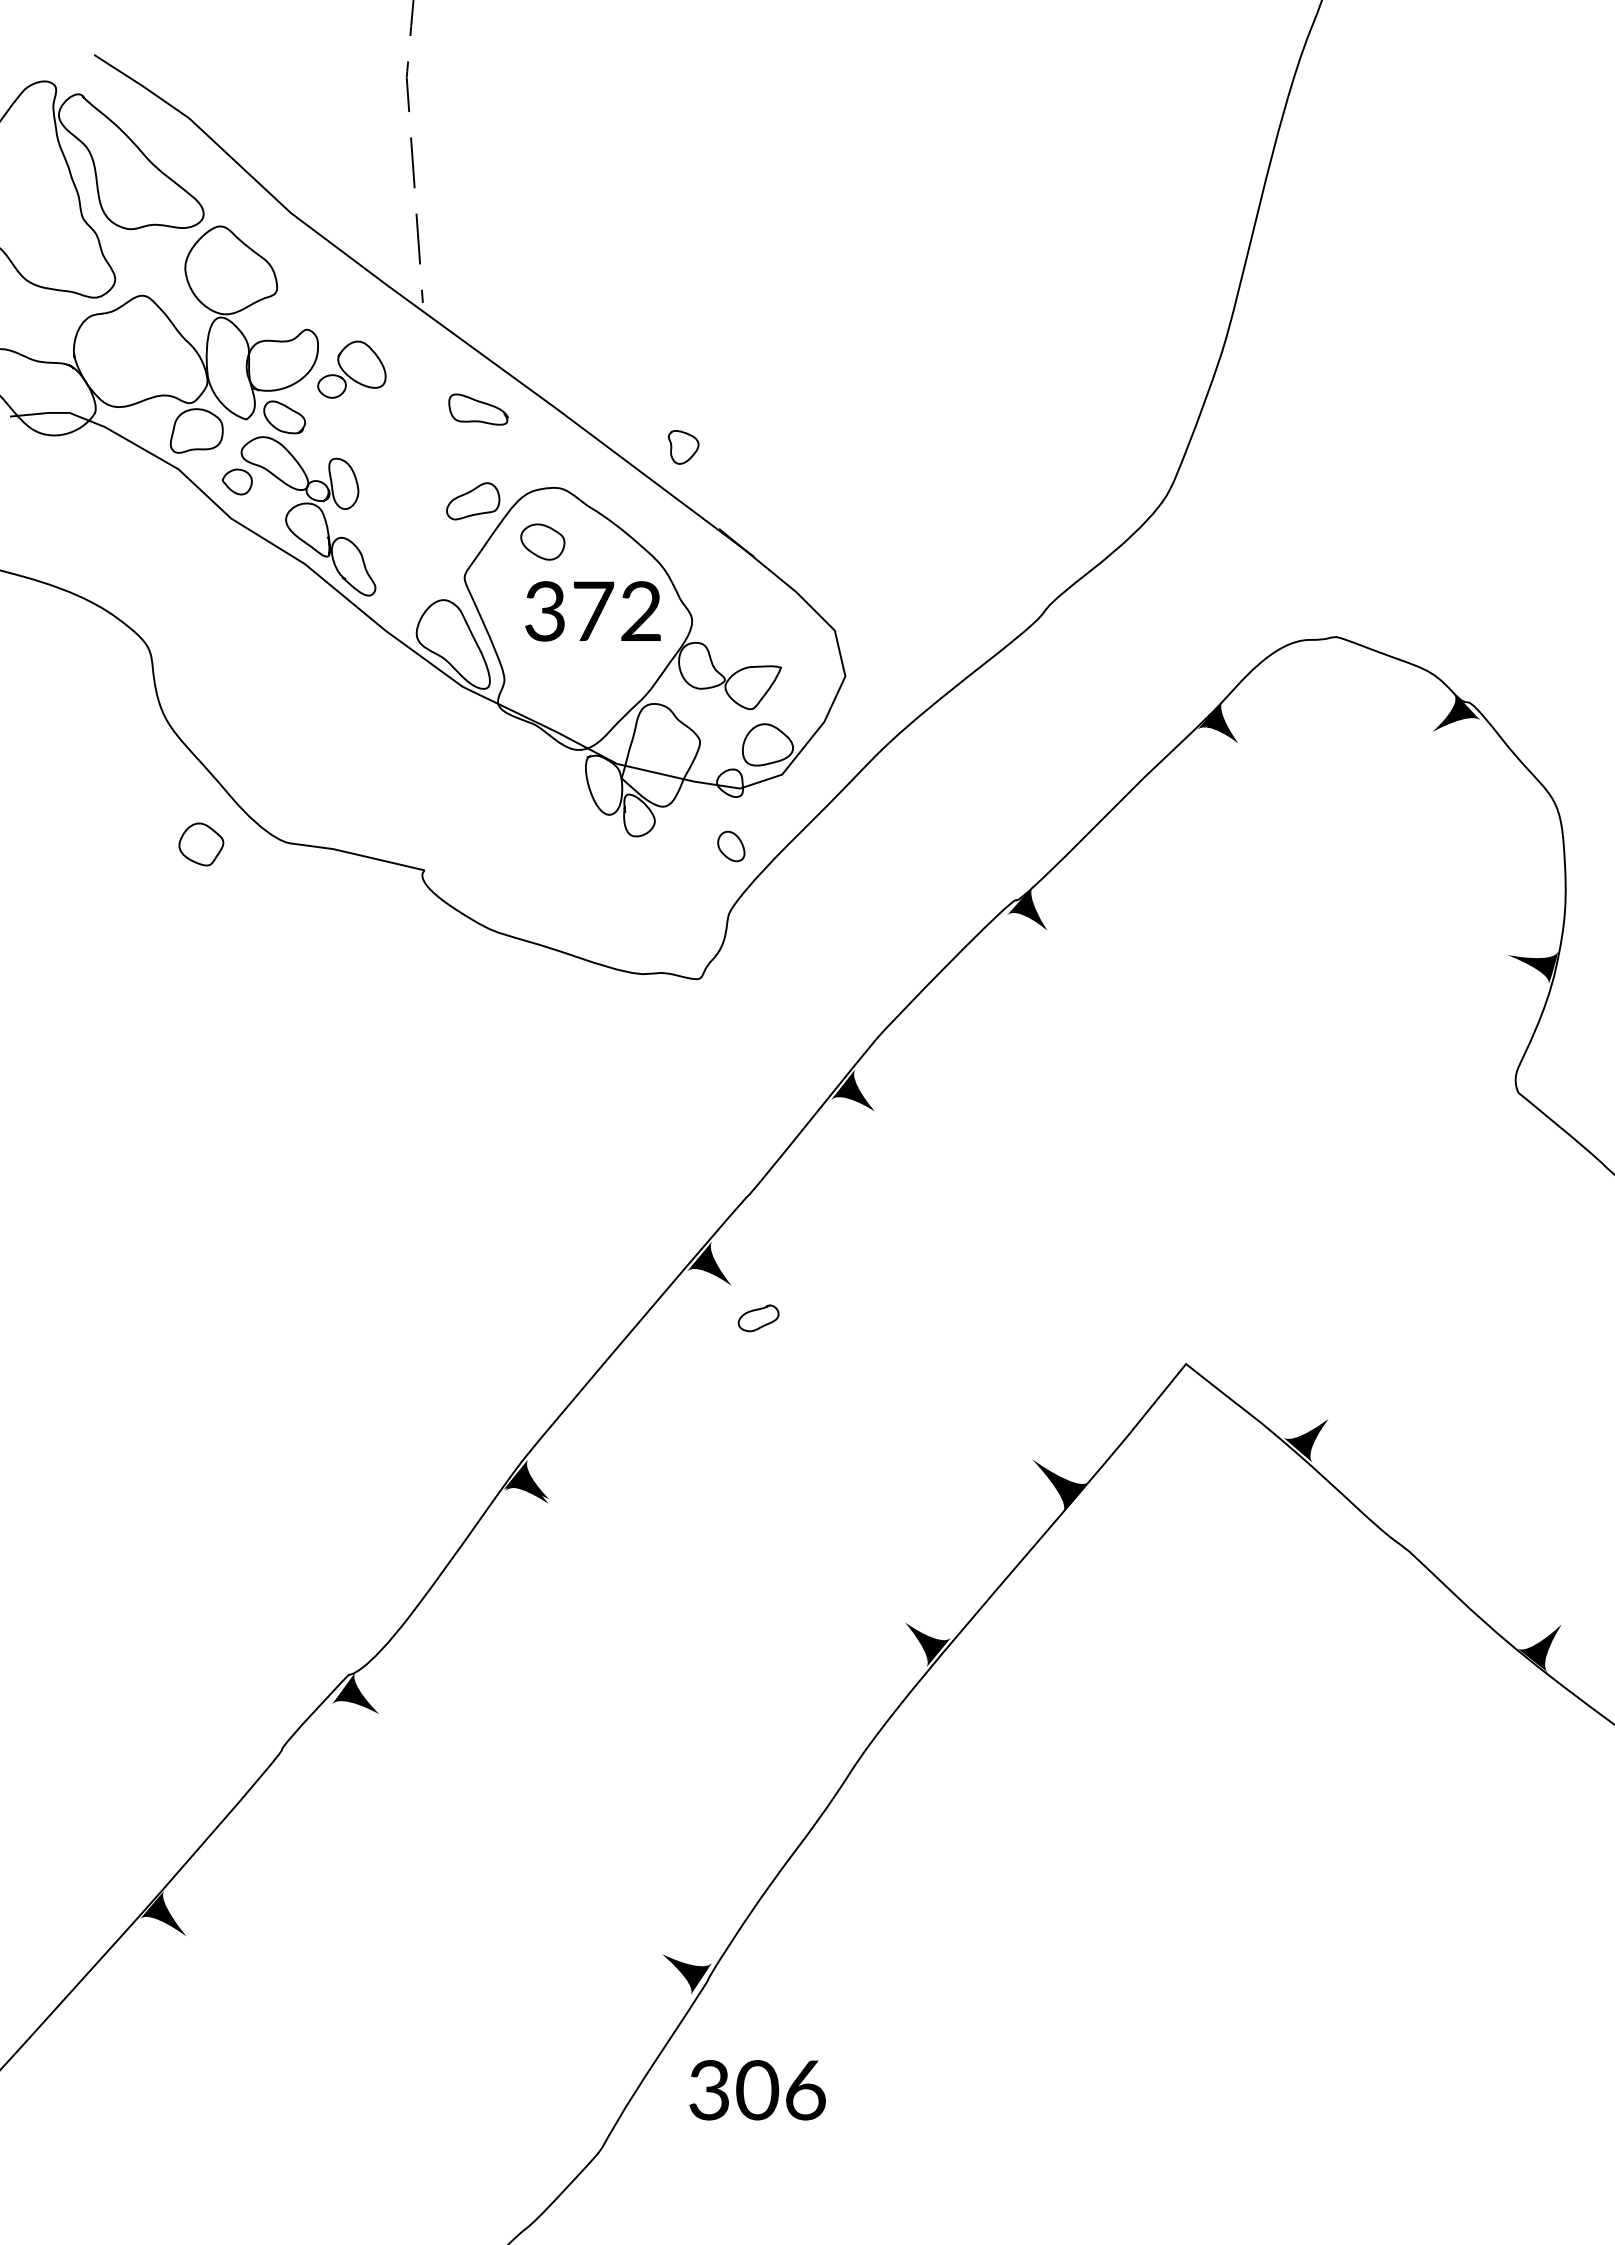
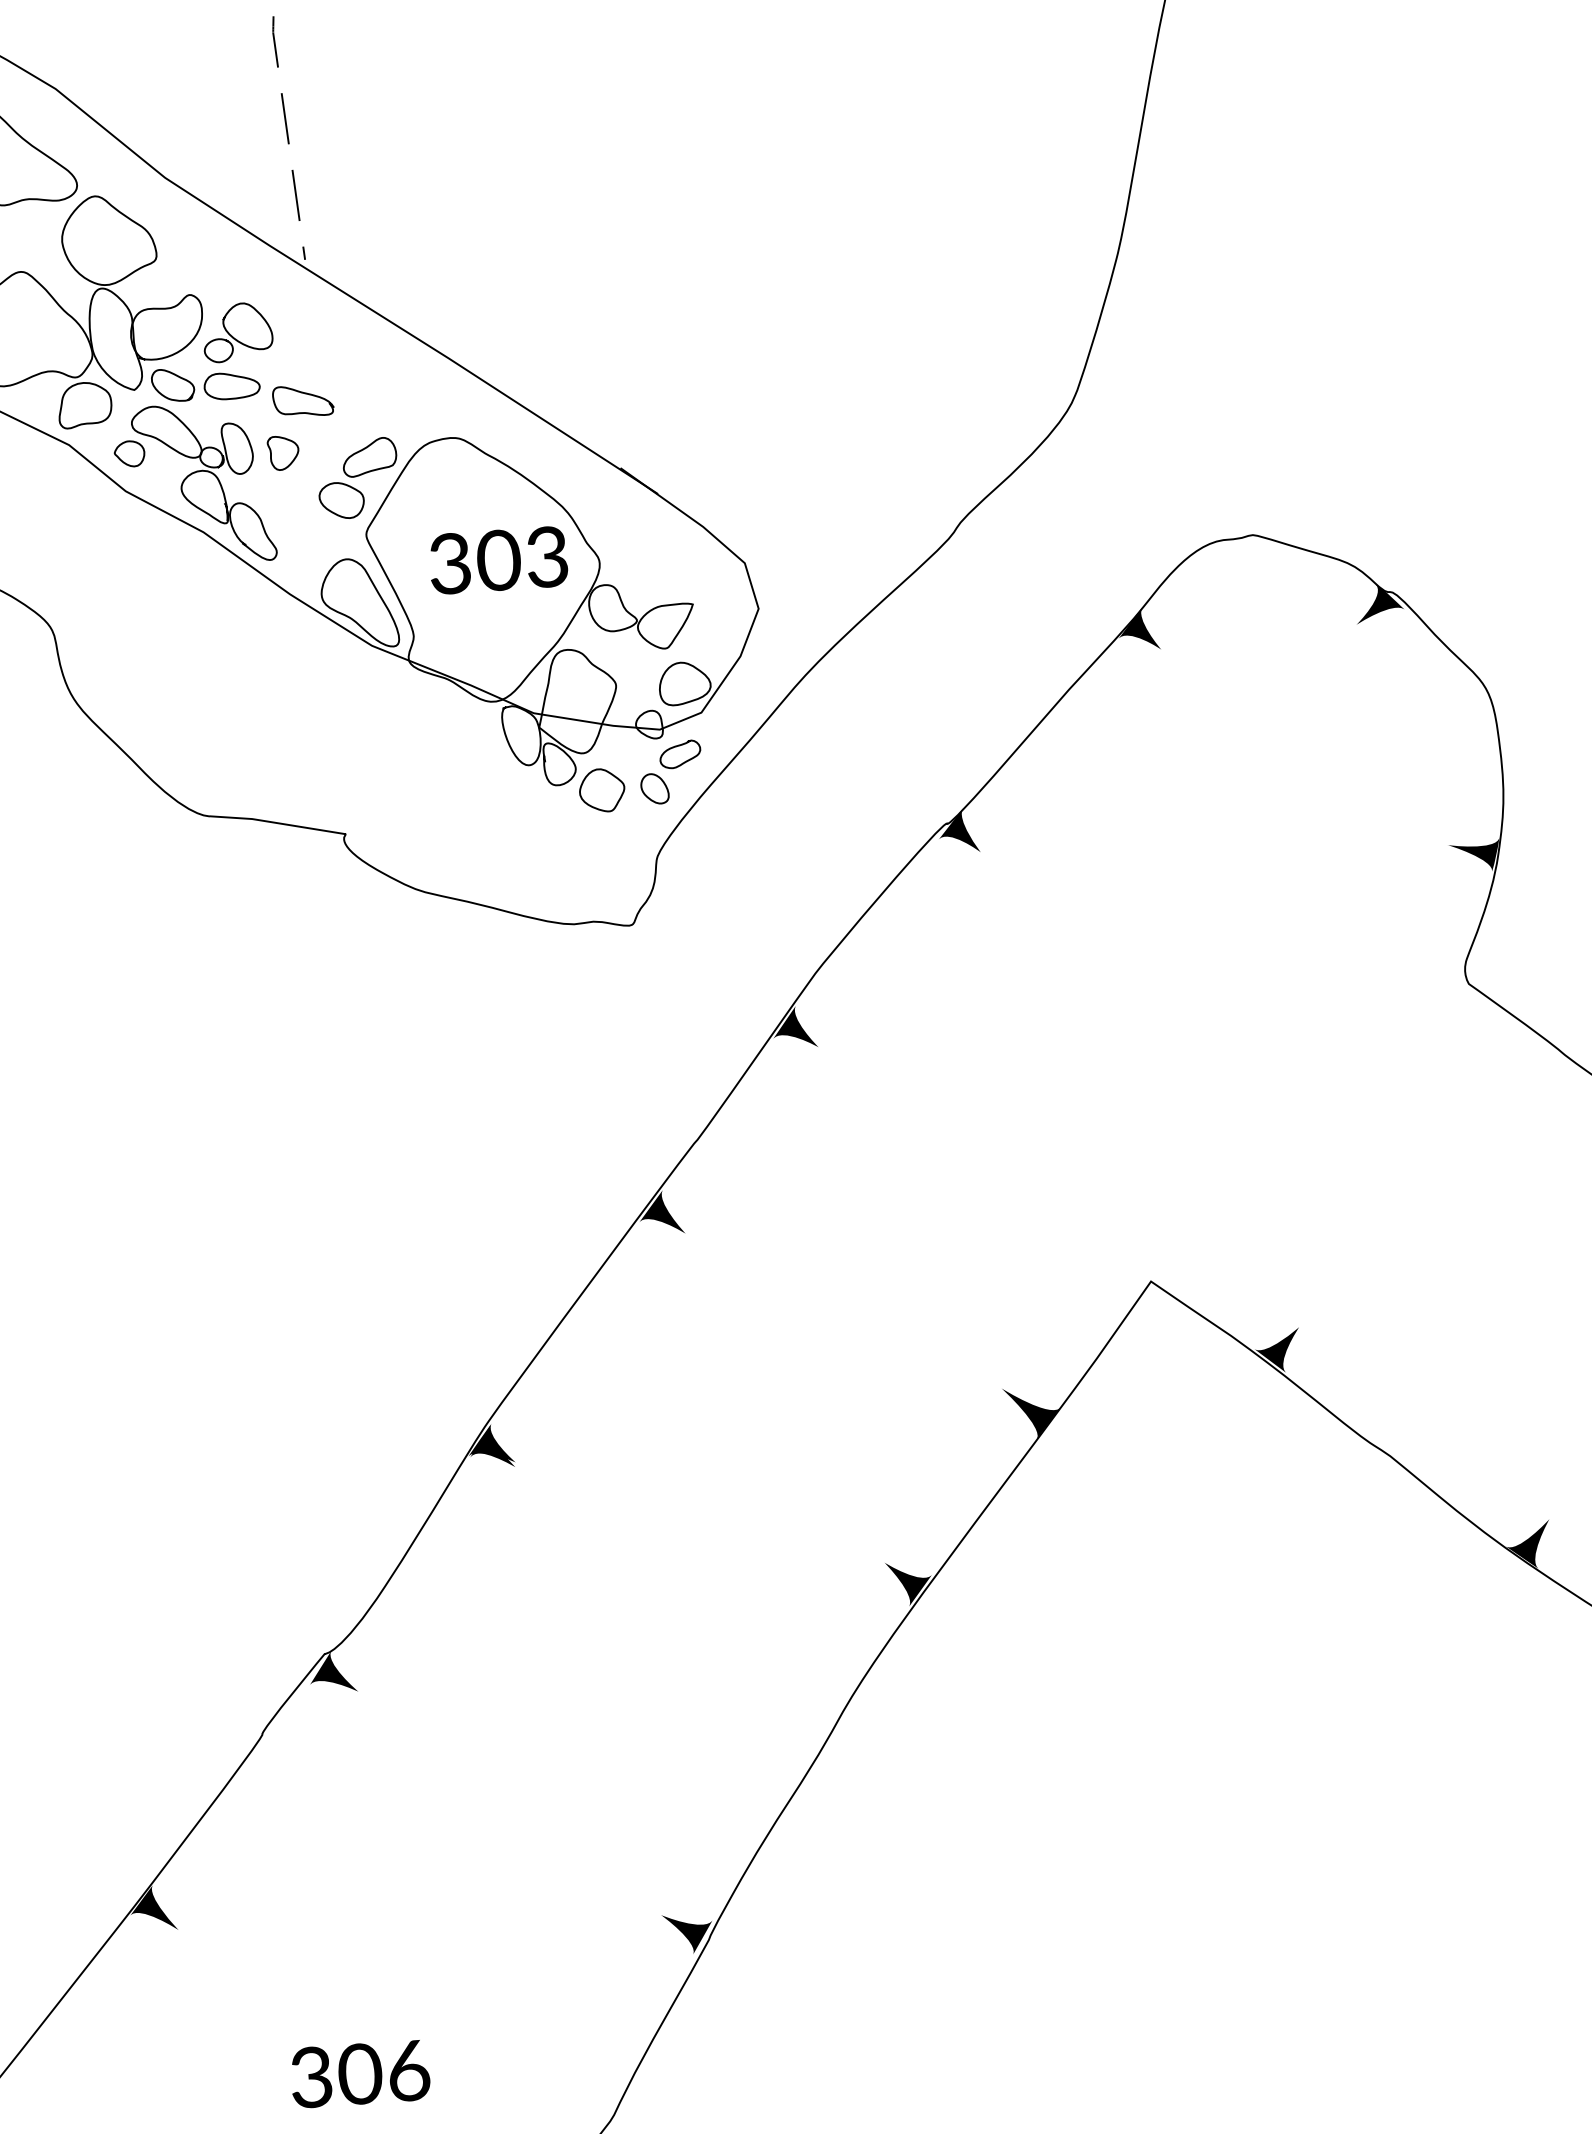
curve: (481, 403) -> (305, 394), moved
part: (342, 421) -> (231, 385), added
curve: (672, 447) -> (272, 453), moved
part: (542, 541) -> (341, 500), moved
text: (616, 611) -> (522, 558), 372 -> 303
part: (201, 844) -> (602, 790), moved
curve: (758, 1310) -> (679, 746), moved
text: (757, 2090) -> (360, 2074), moved

